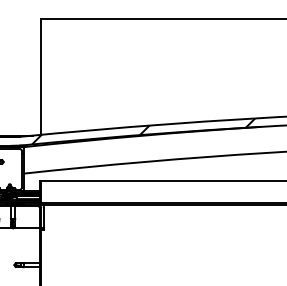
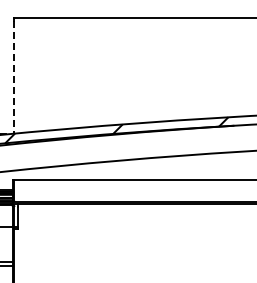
line: (41, 79) -> (14, 78), solid -> dashed

